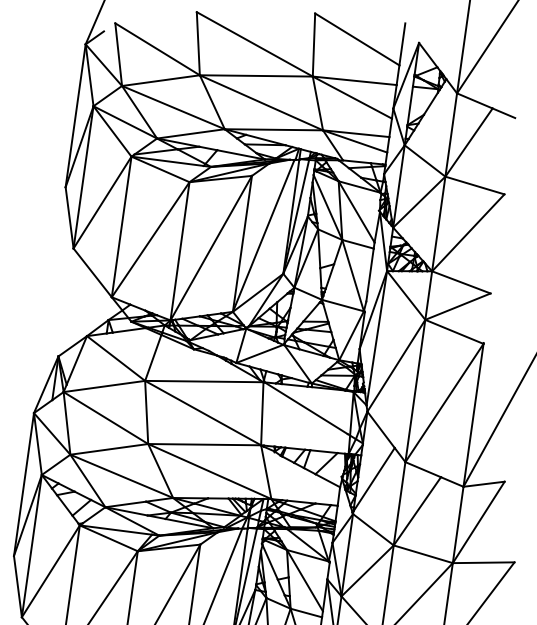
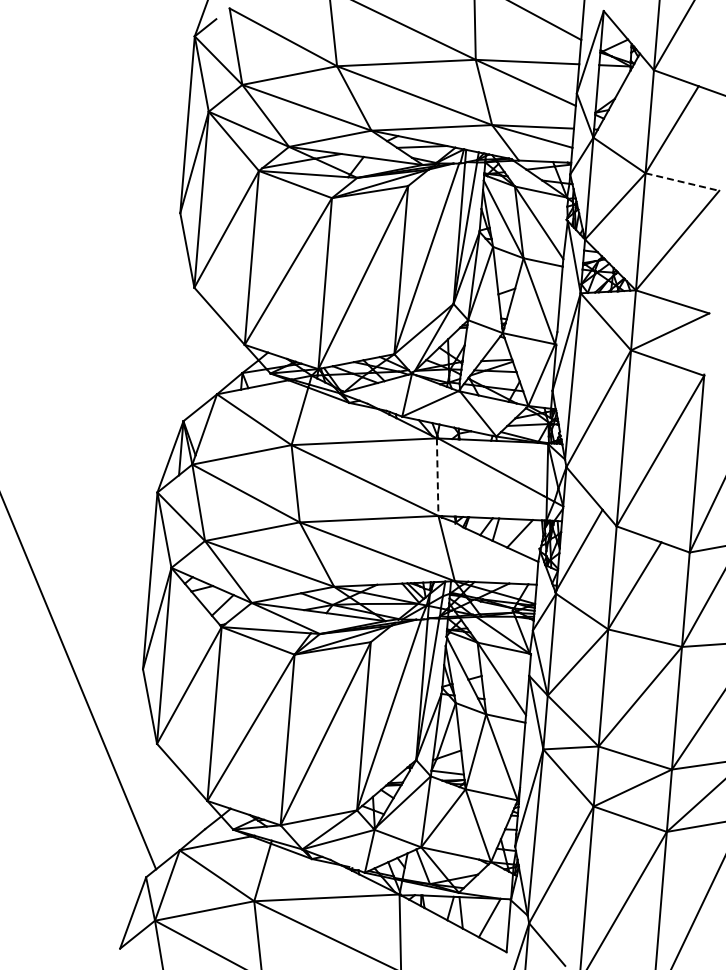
line: (474, 185) -> (682, 182), solid -> dashed
line: (262, 414) -> (437, 477), solid -> dashed

